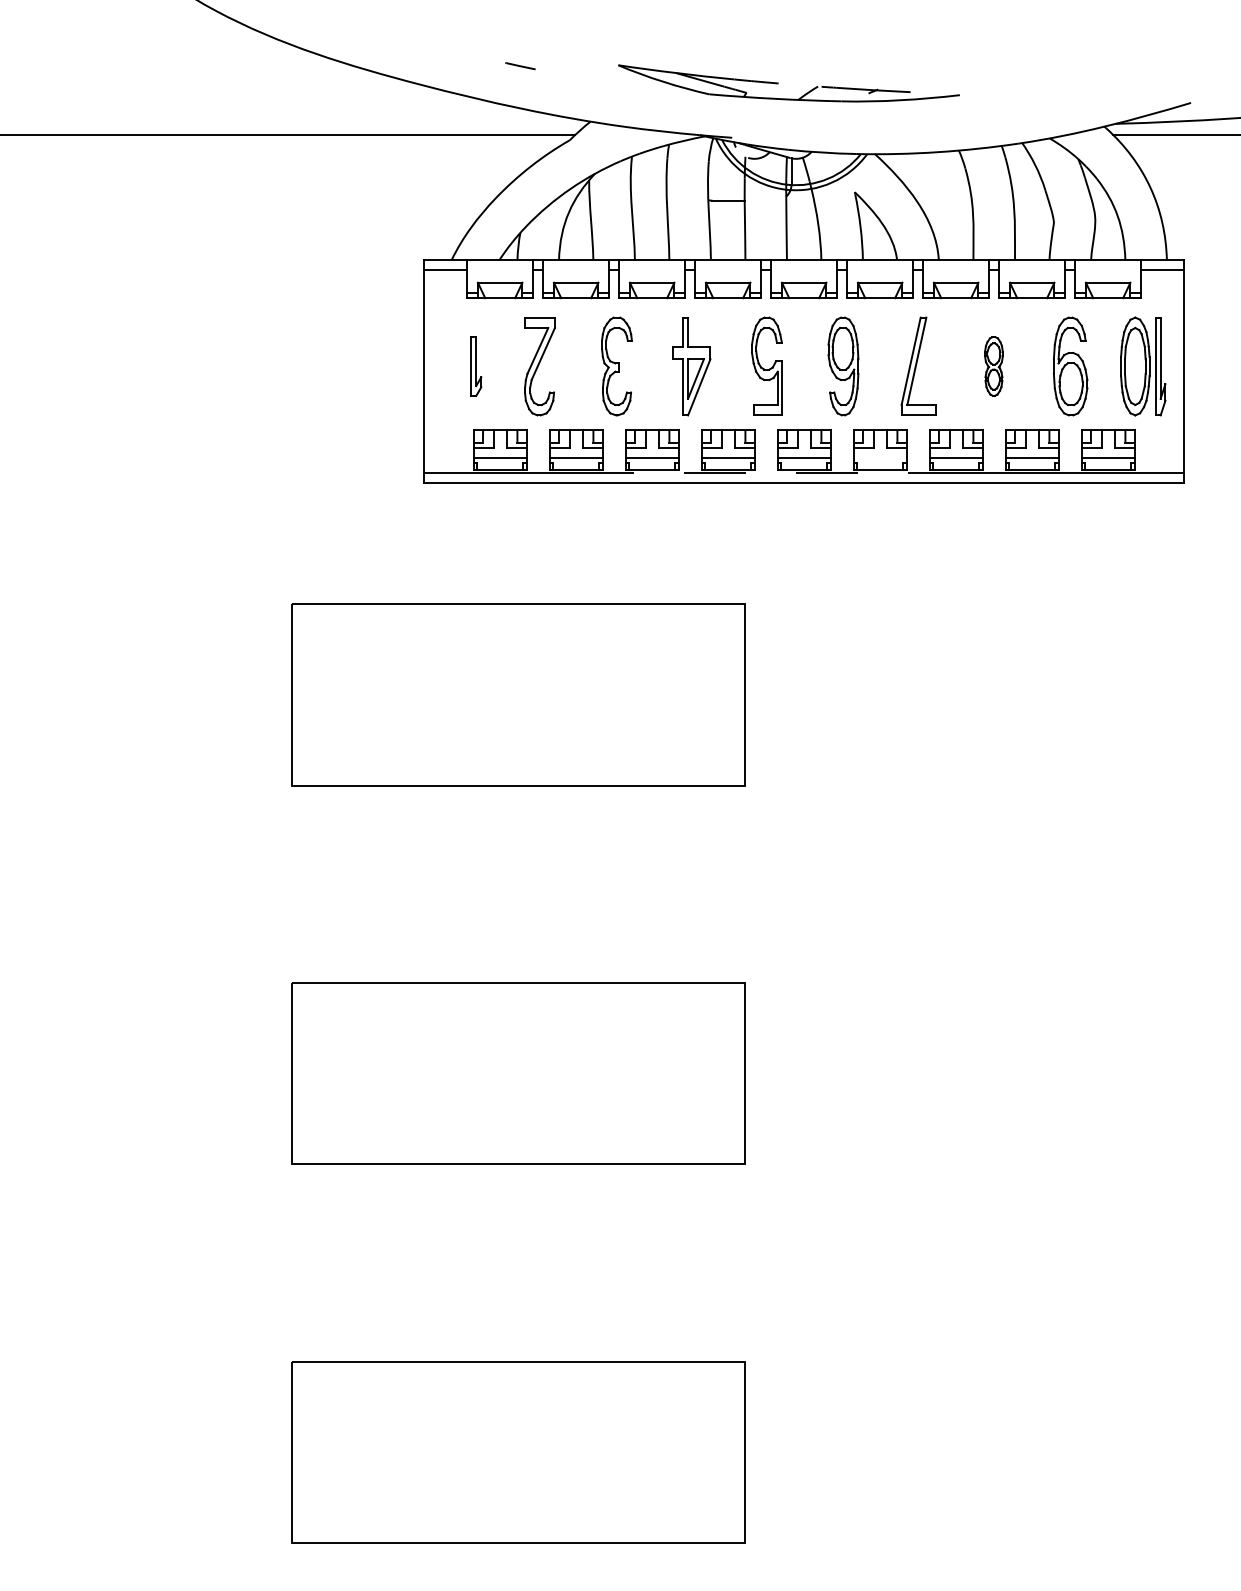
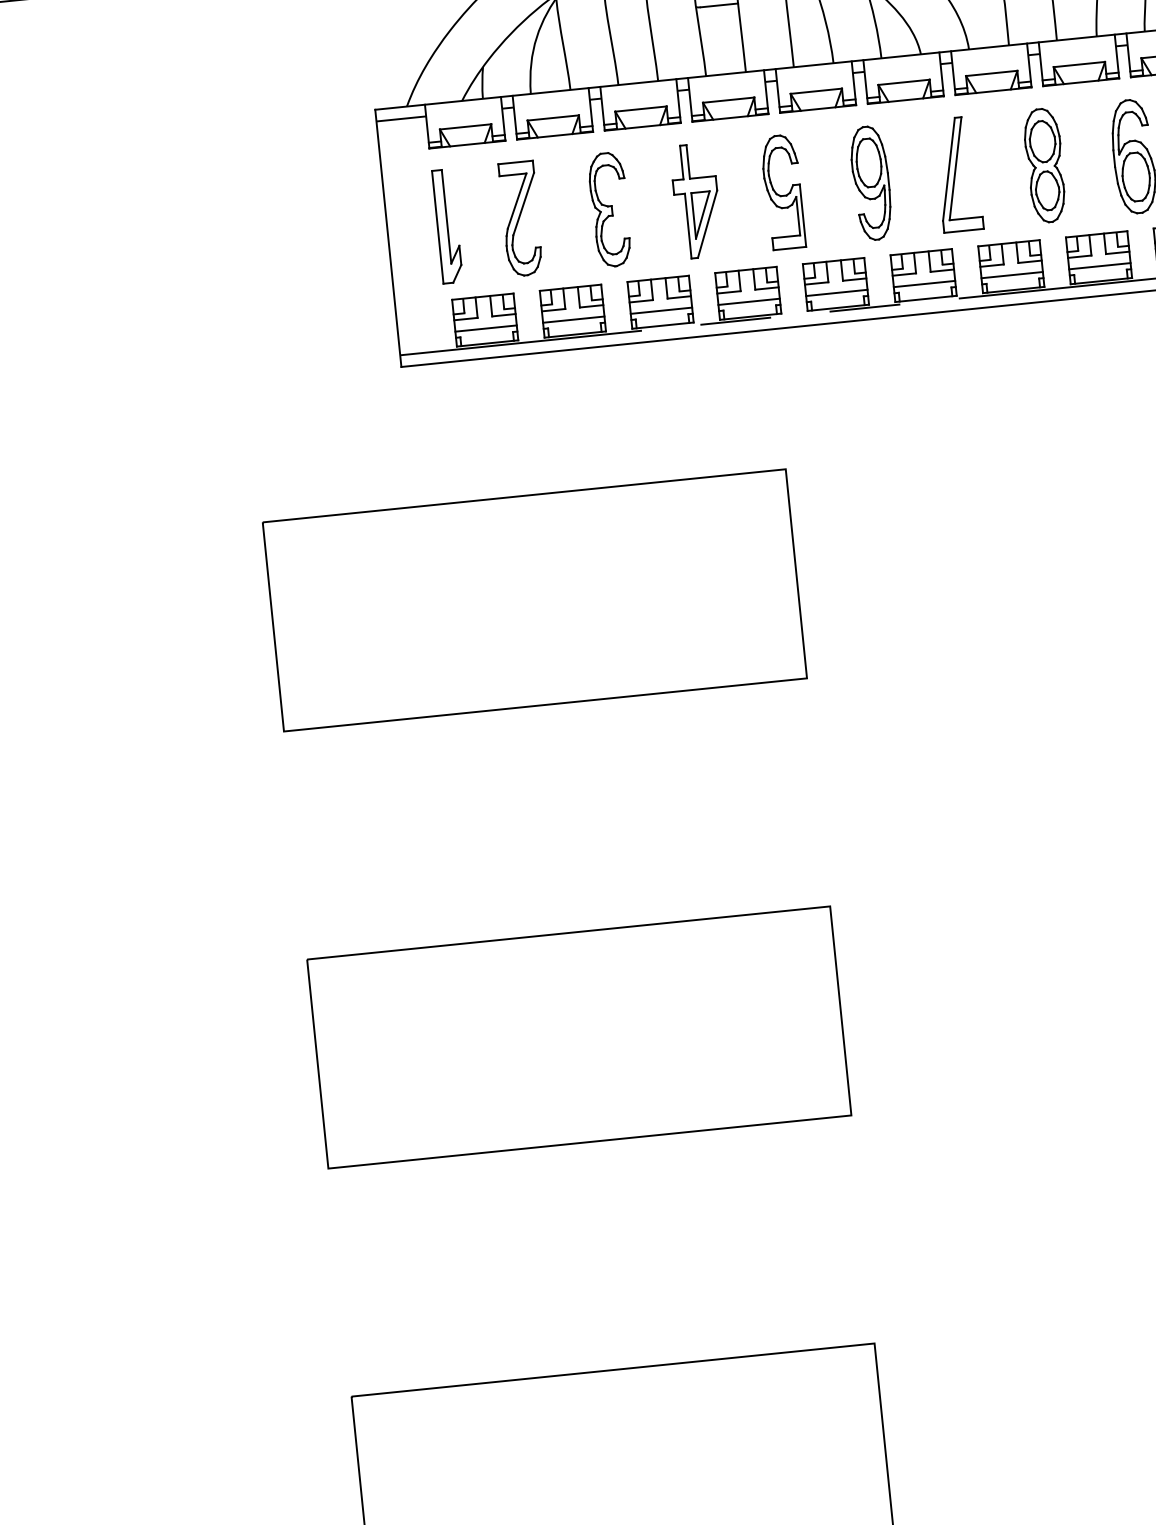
part: (476, 366) -> (448, 226), size x1.67
part: (993, 366) -> (1044, 165), size x1.67
line: (879, 457) -> (923, 284), added

